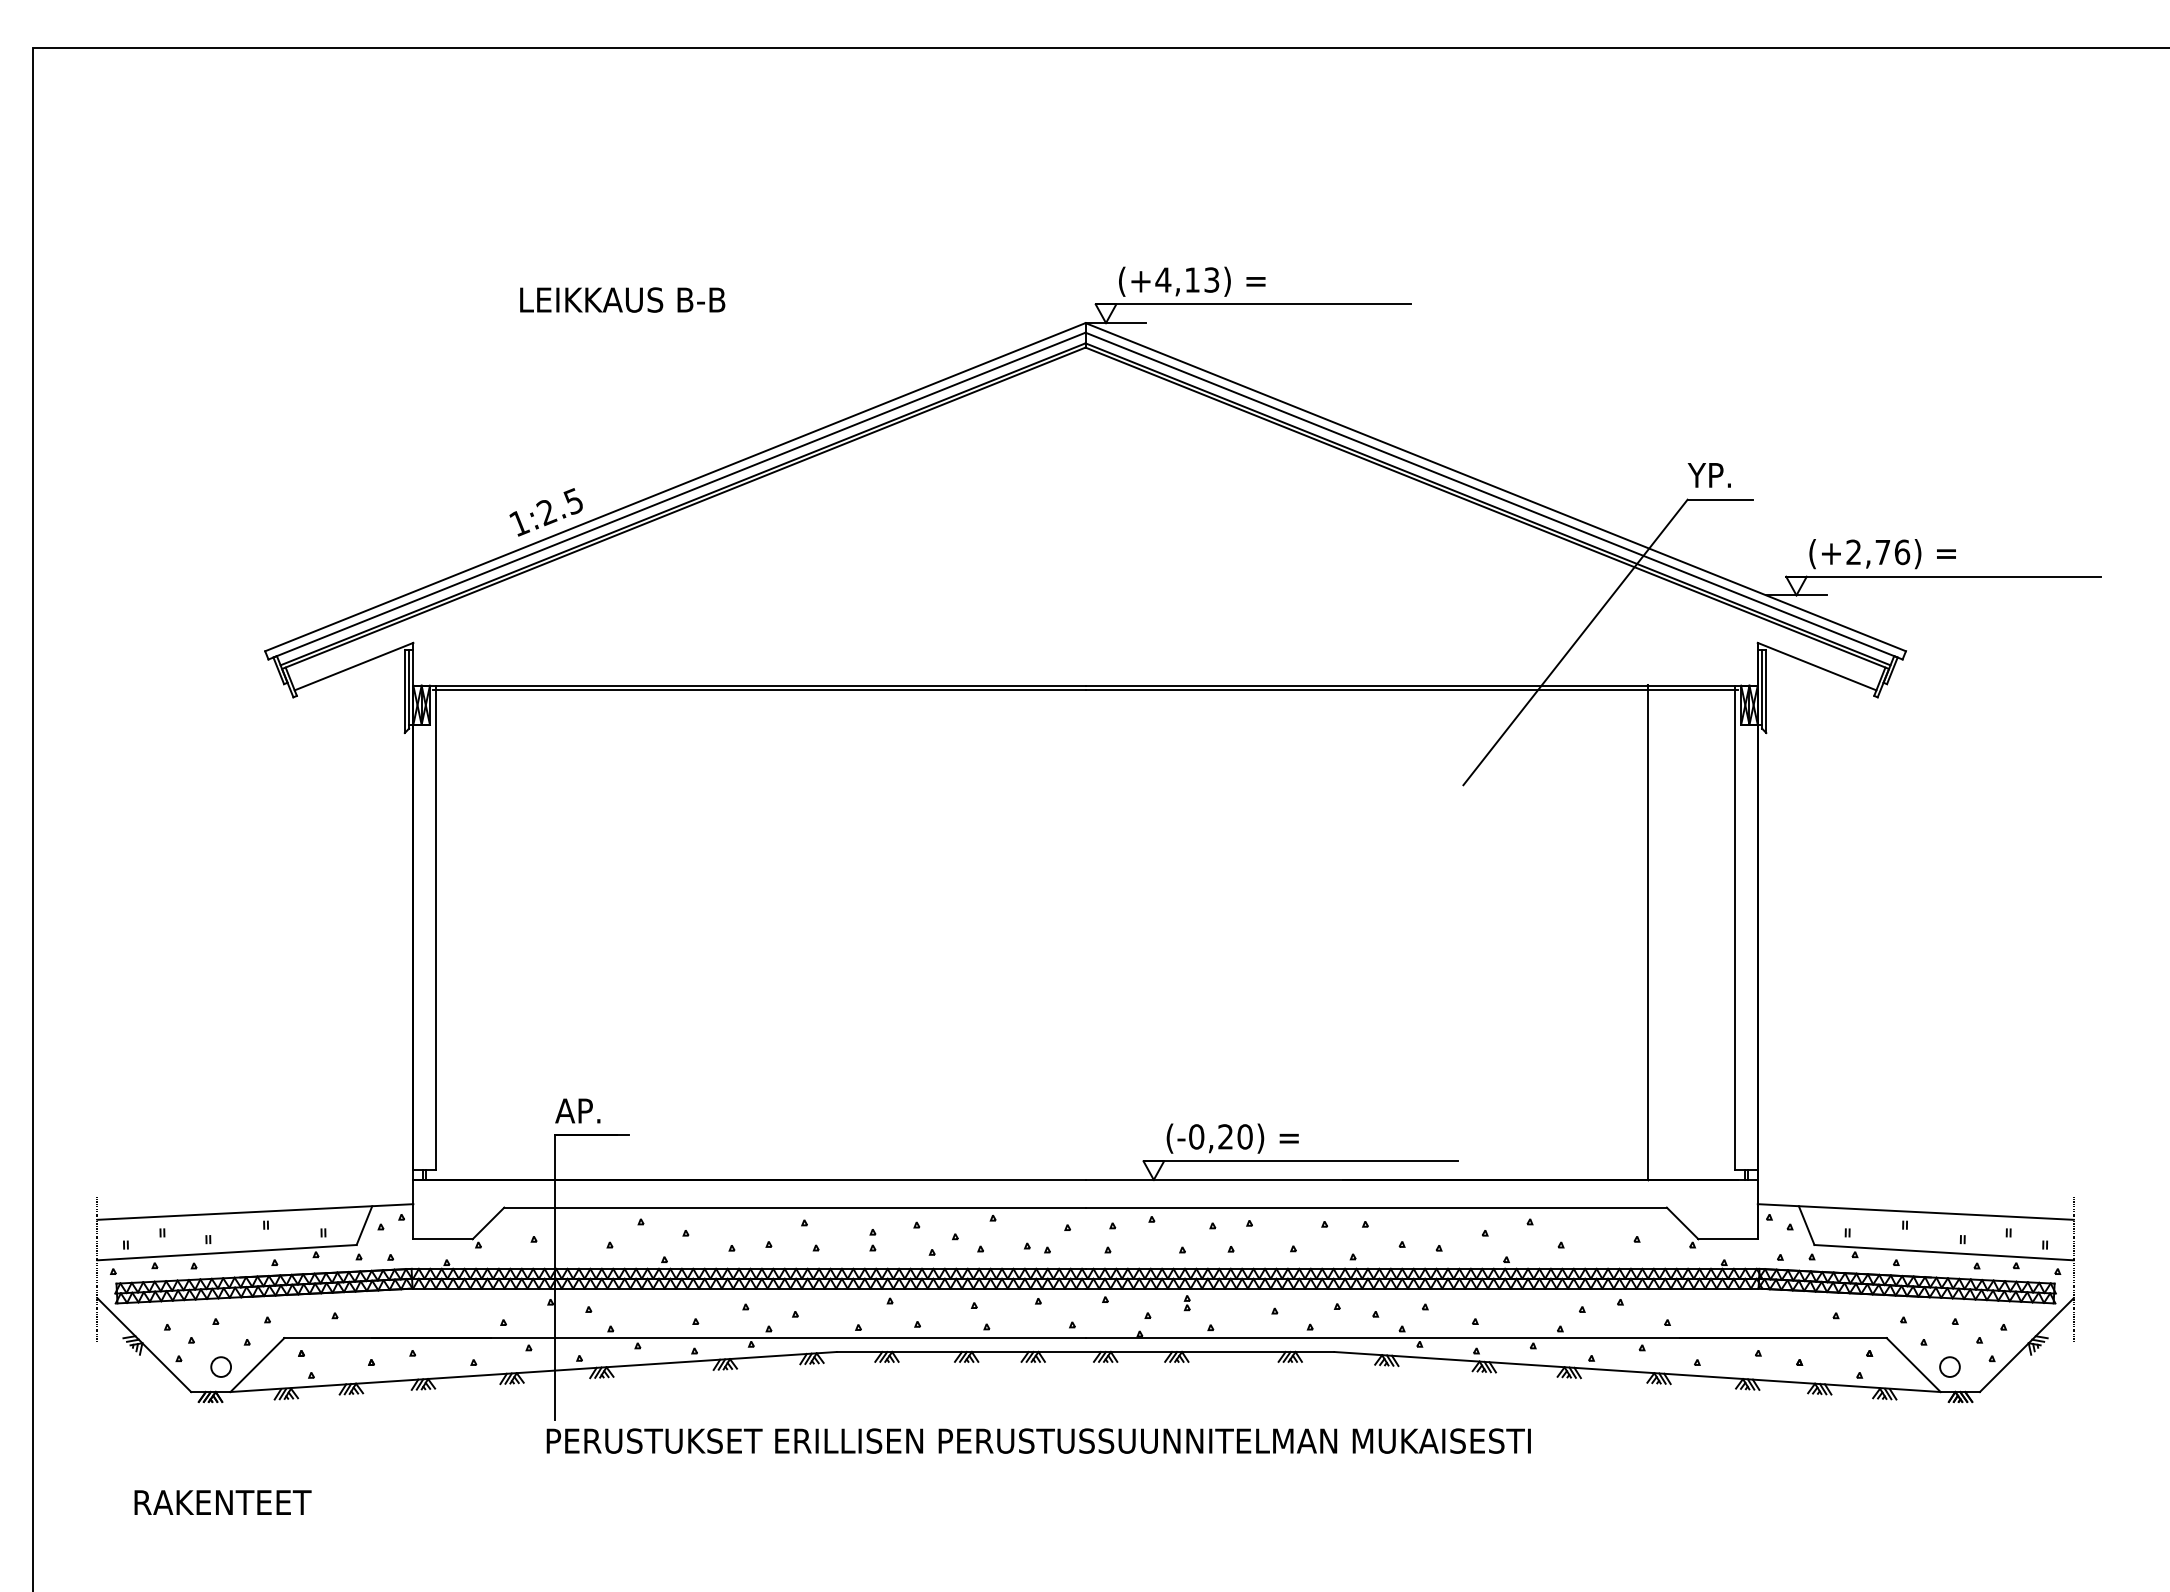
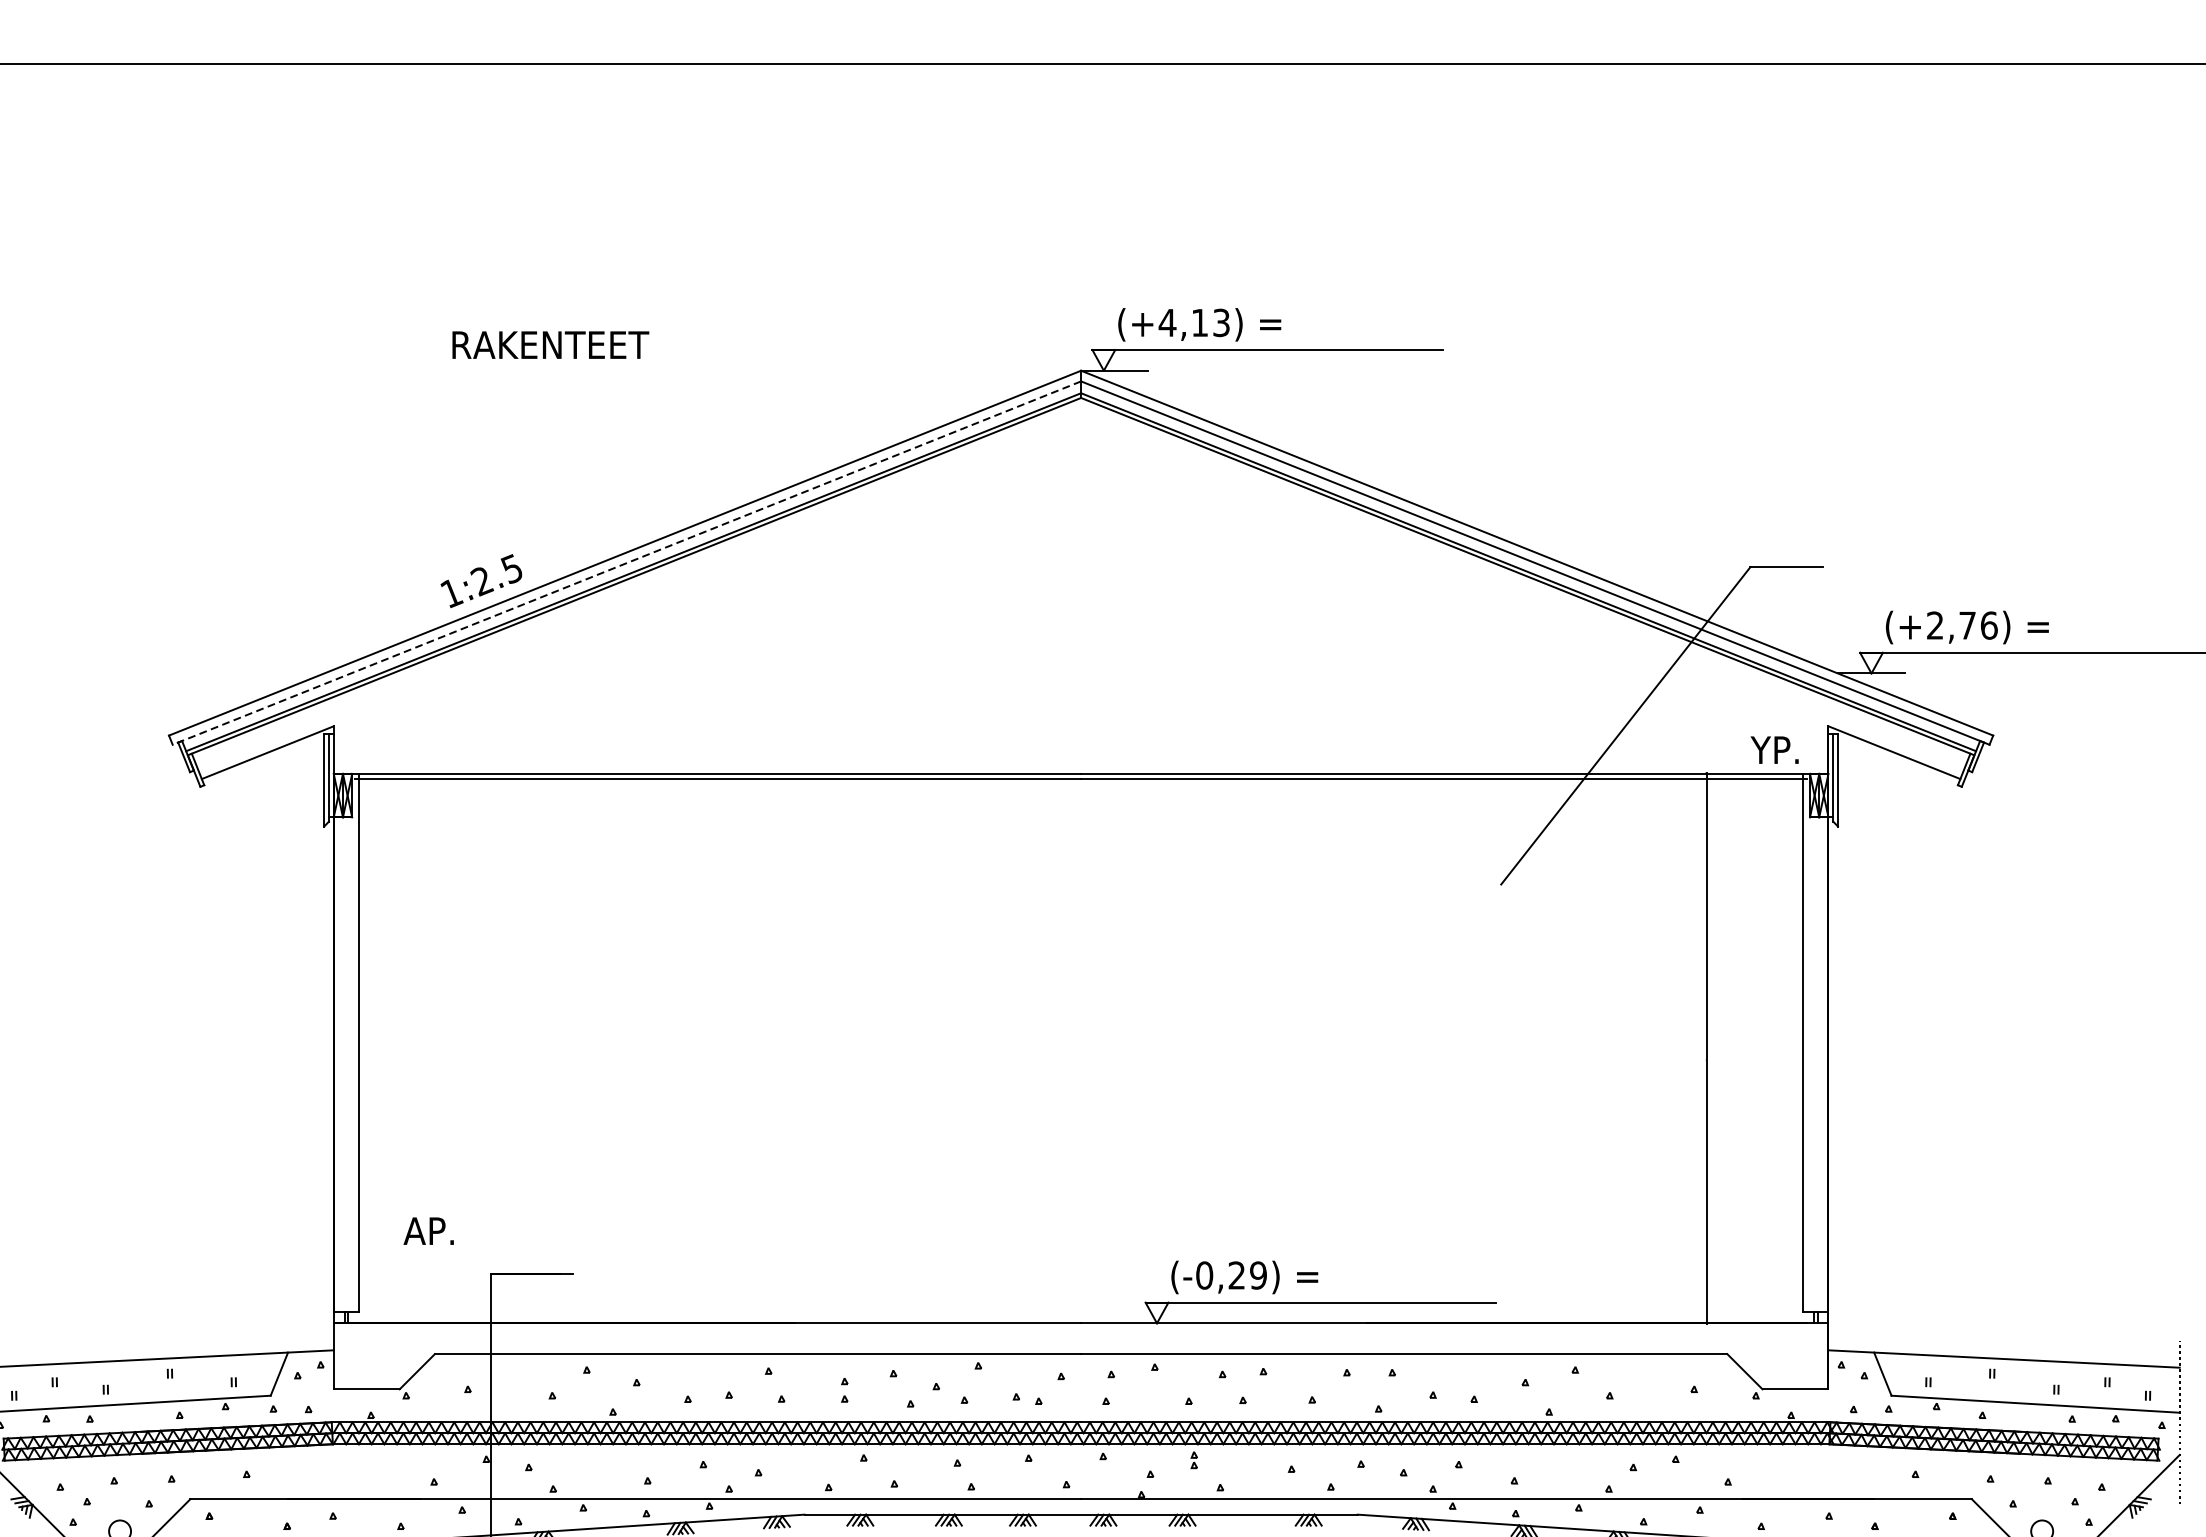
text: (624, 299) -> (568, 344), LEIKKAUS B-B -> RAKENTEET
text: (1708, 475) -> (1773, 750), moved
line: (676, 496) -> (626, 563), solid -> dashed
text: (577, 1110) -> (428, 1230), moved
text: (1244, 1136) -> (1257, 1275), (-0,20) -> (-0,29)

